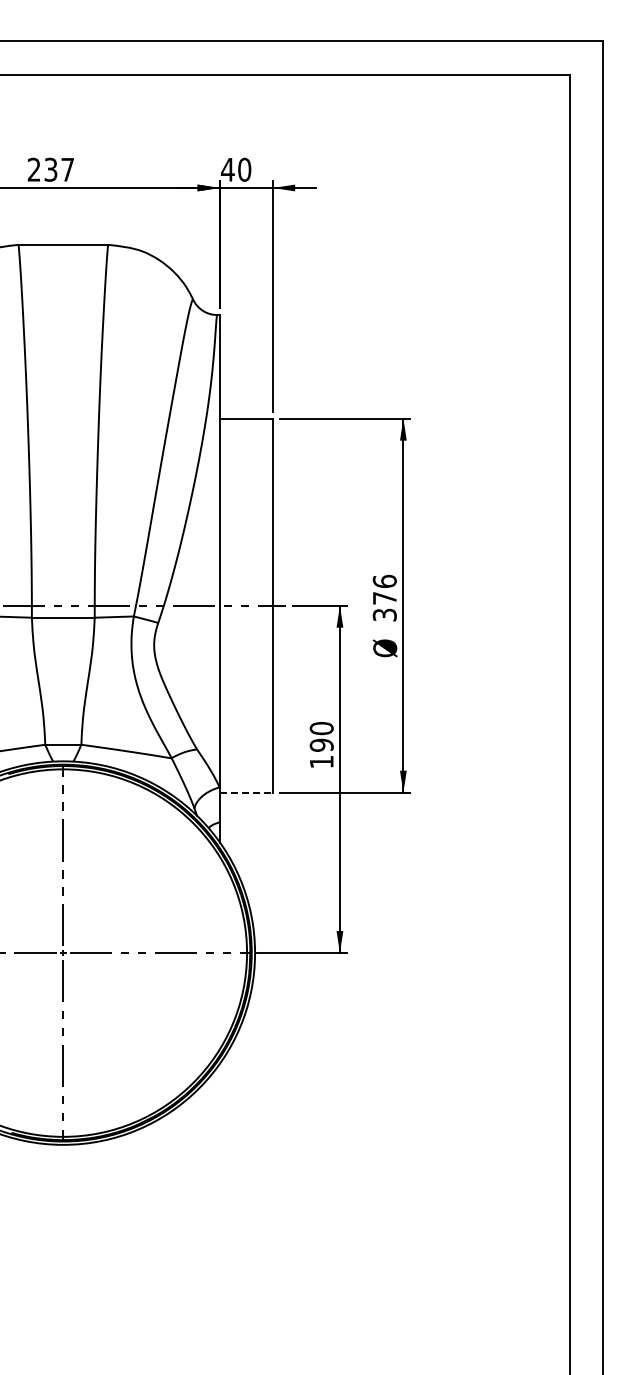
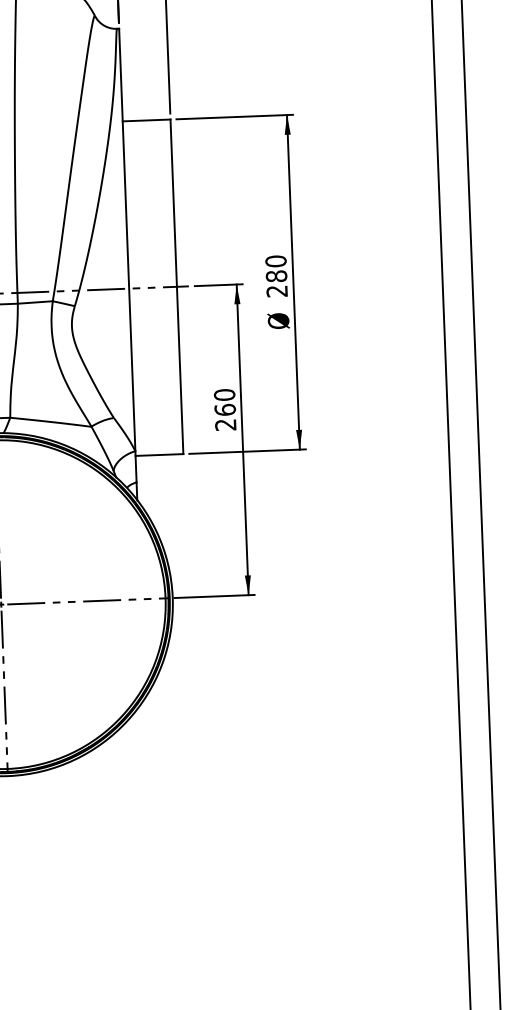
text: (384, 597) -> (276, 275), 376 -> 280
text: (321, 753) -> (225, 417), 190 -> 260
line: (246, 792) -> (159, 454), dashed -> solid

